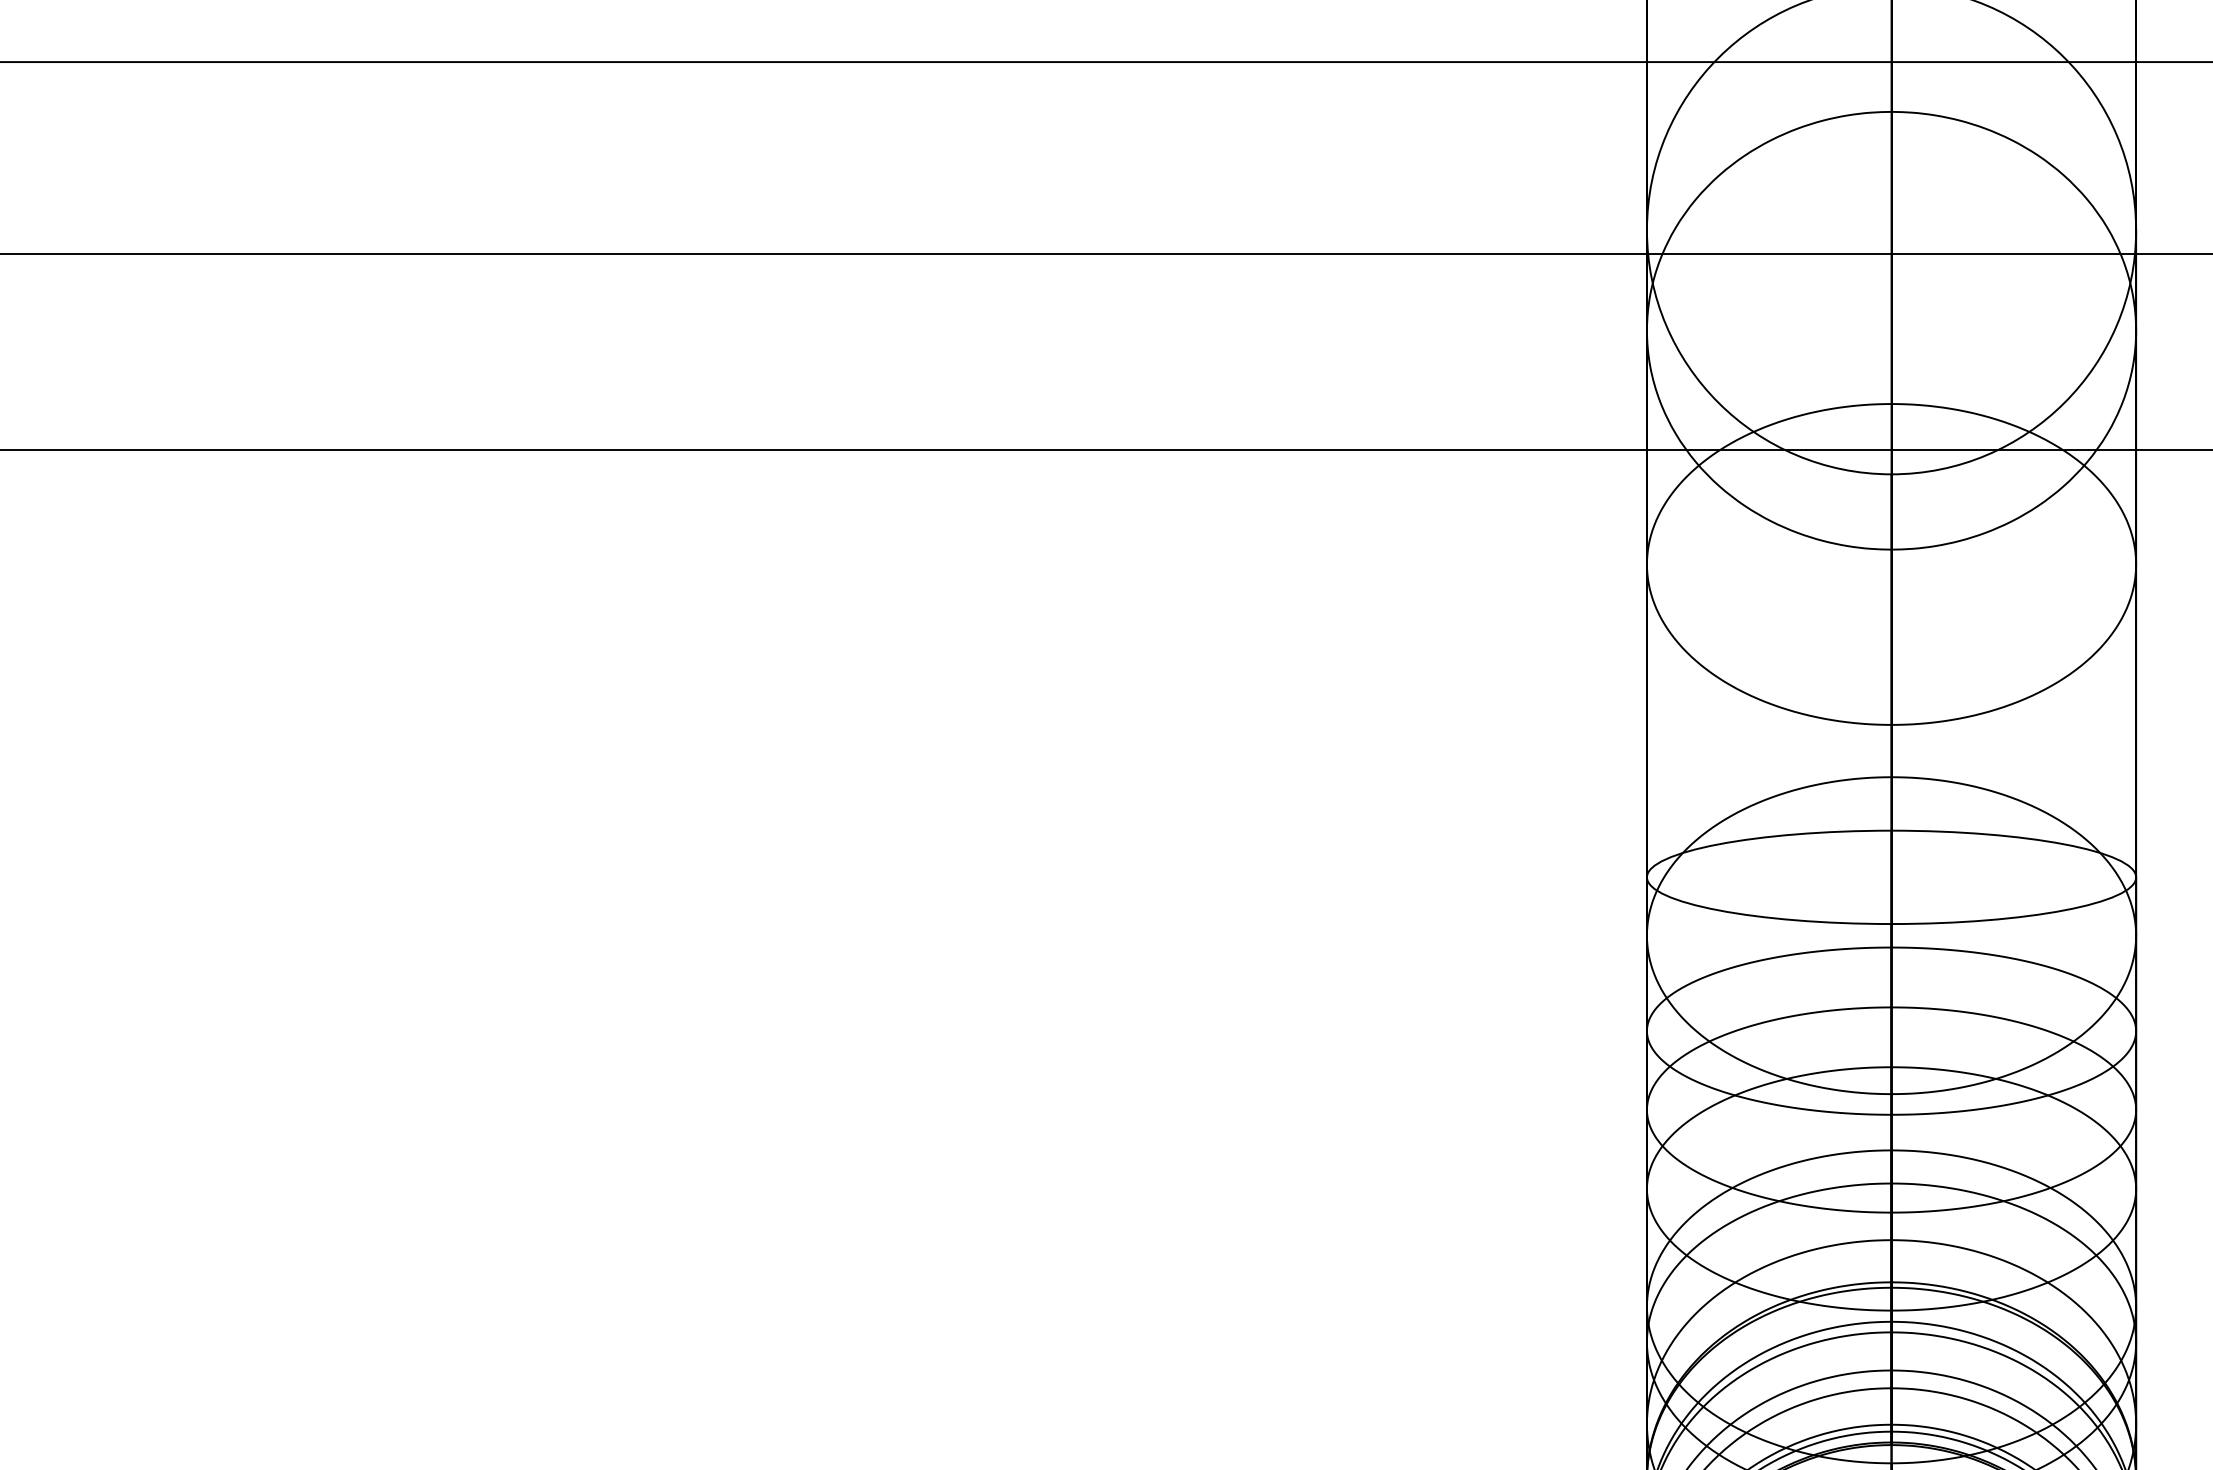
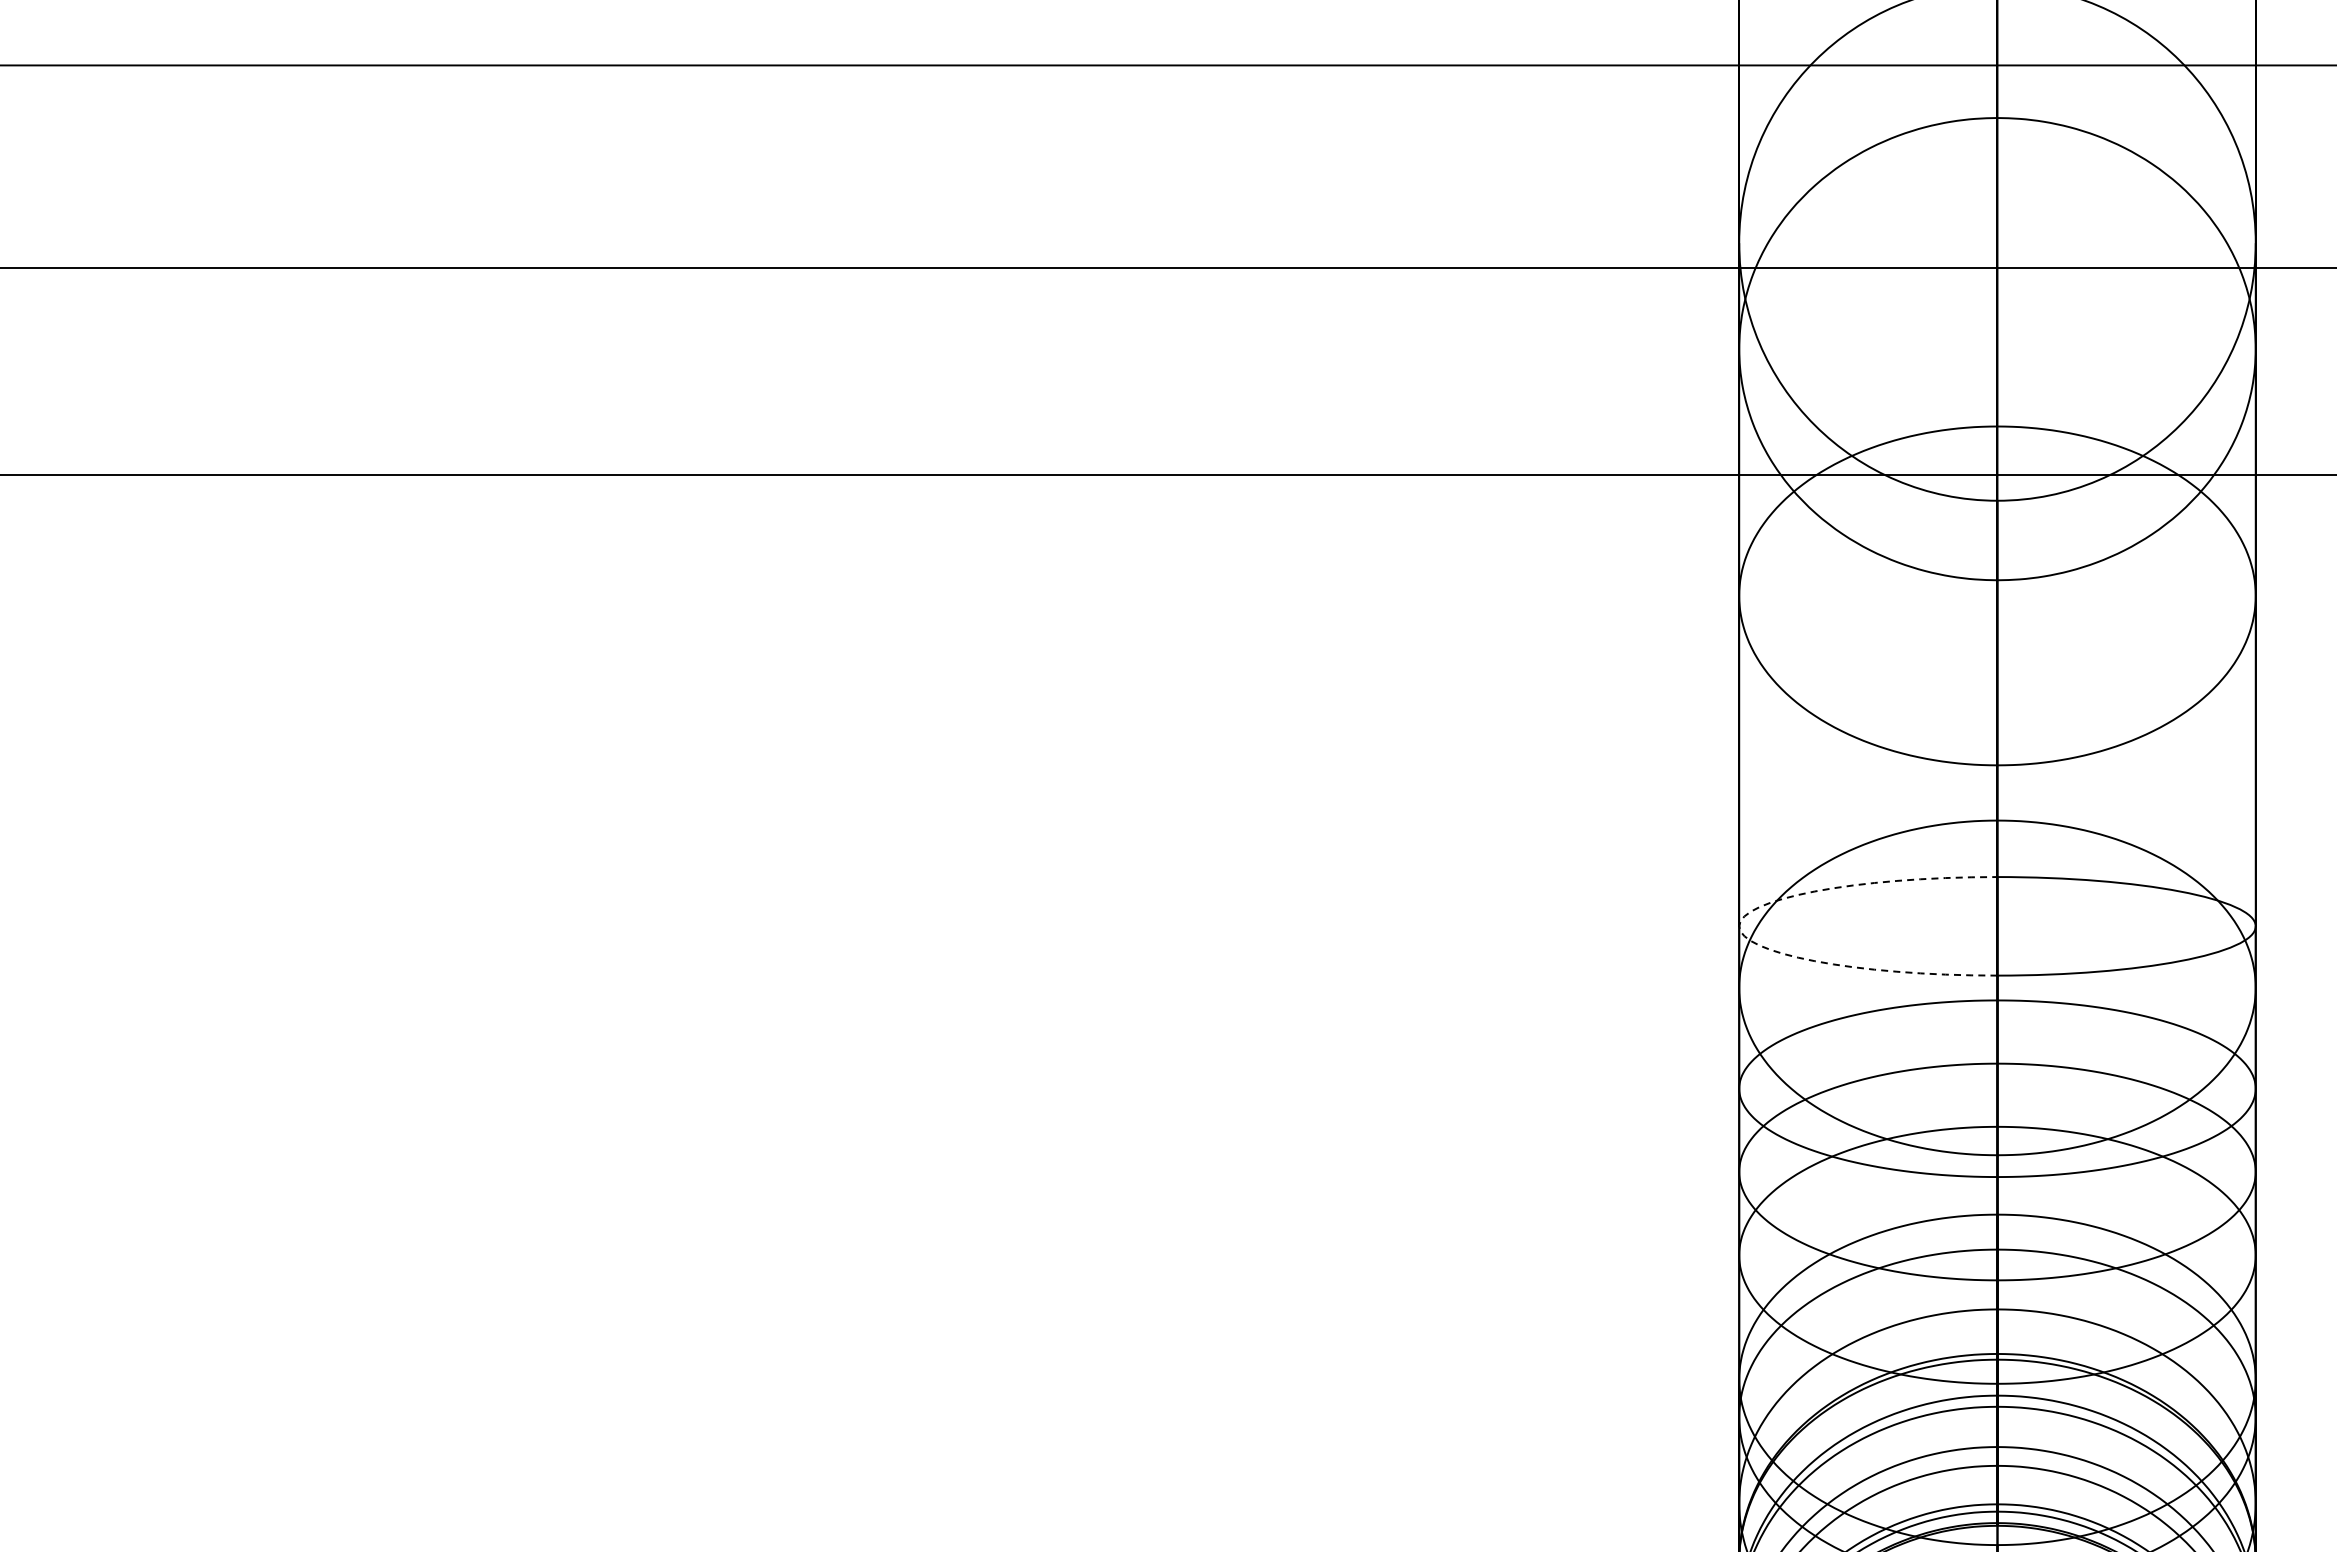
arc: (1647, 877) -> (1739, 926), solid -> dashed

